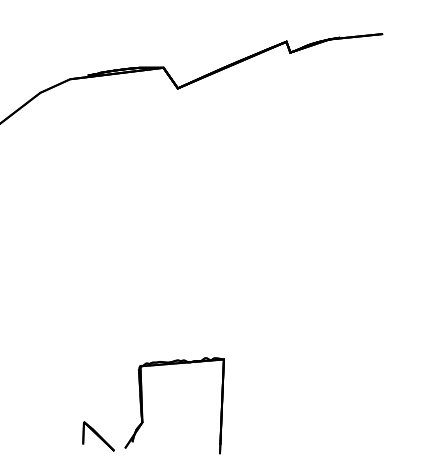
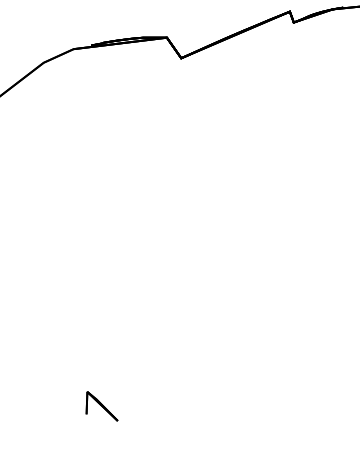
part: (142, 405) -> (145, 375), removed

